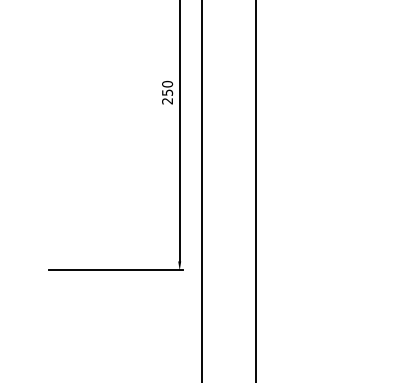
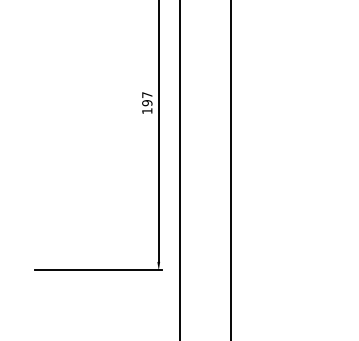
text: (167, 92) -> (147, 102), 250 -> 197

